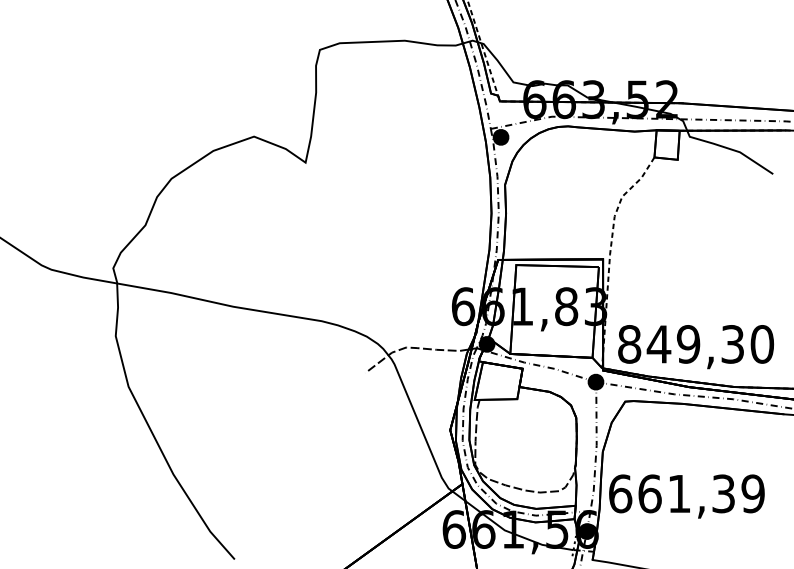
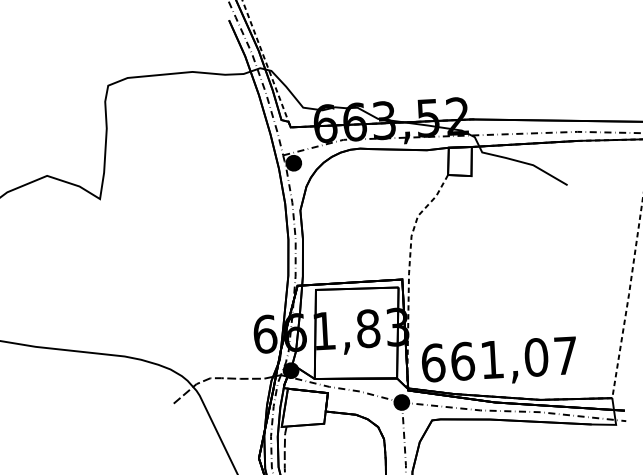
text: (696, 344) -> (500, 359), 849,30 -> 661,07

